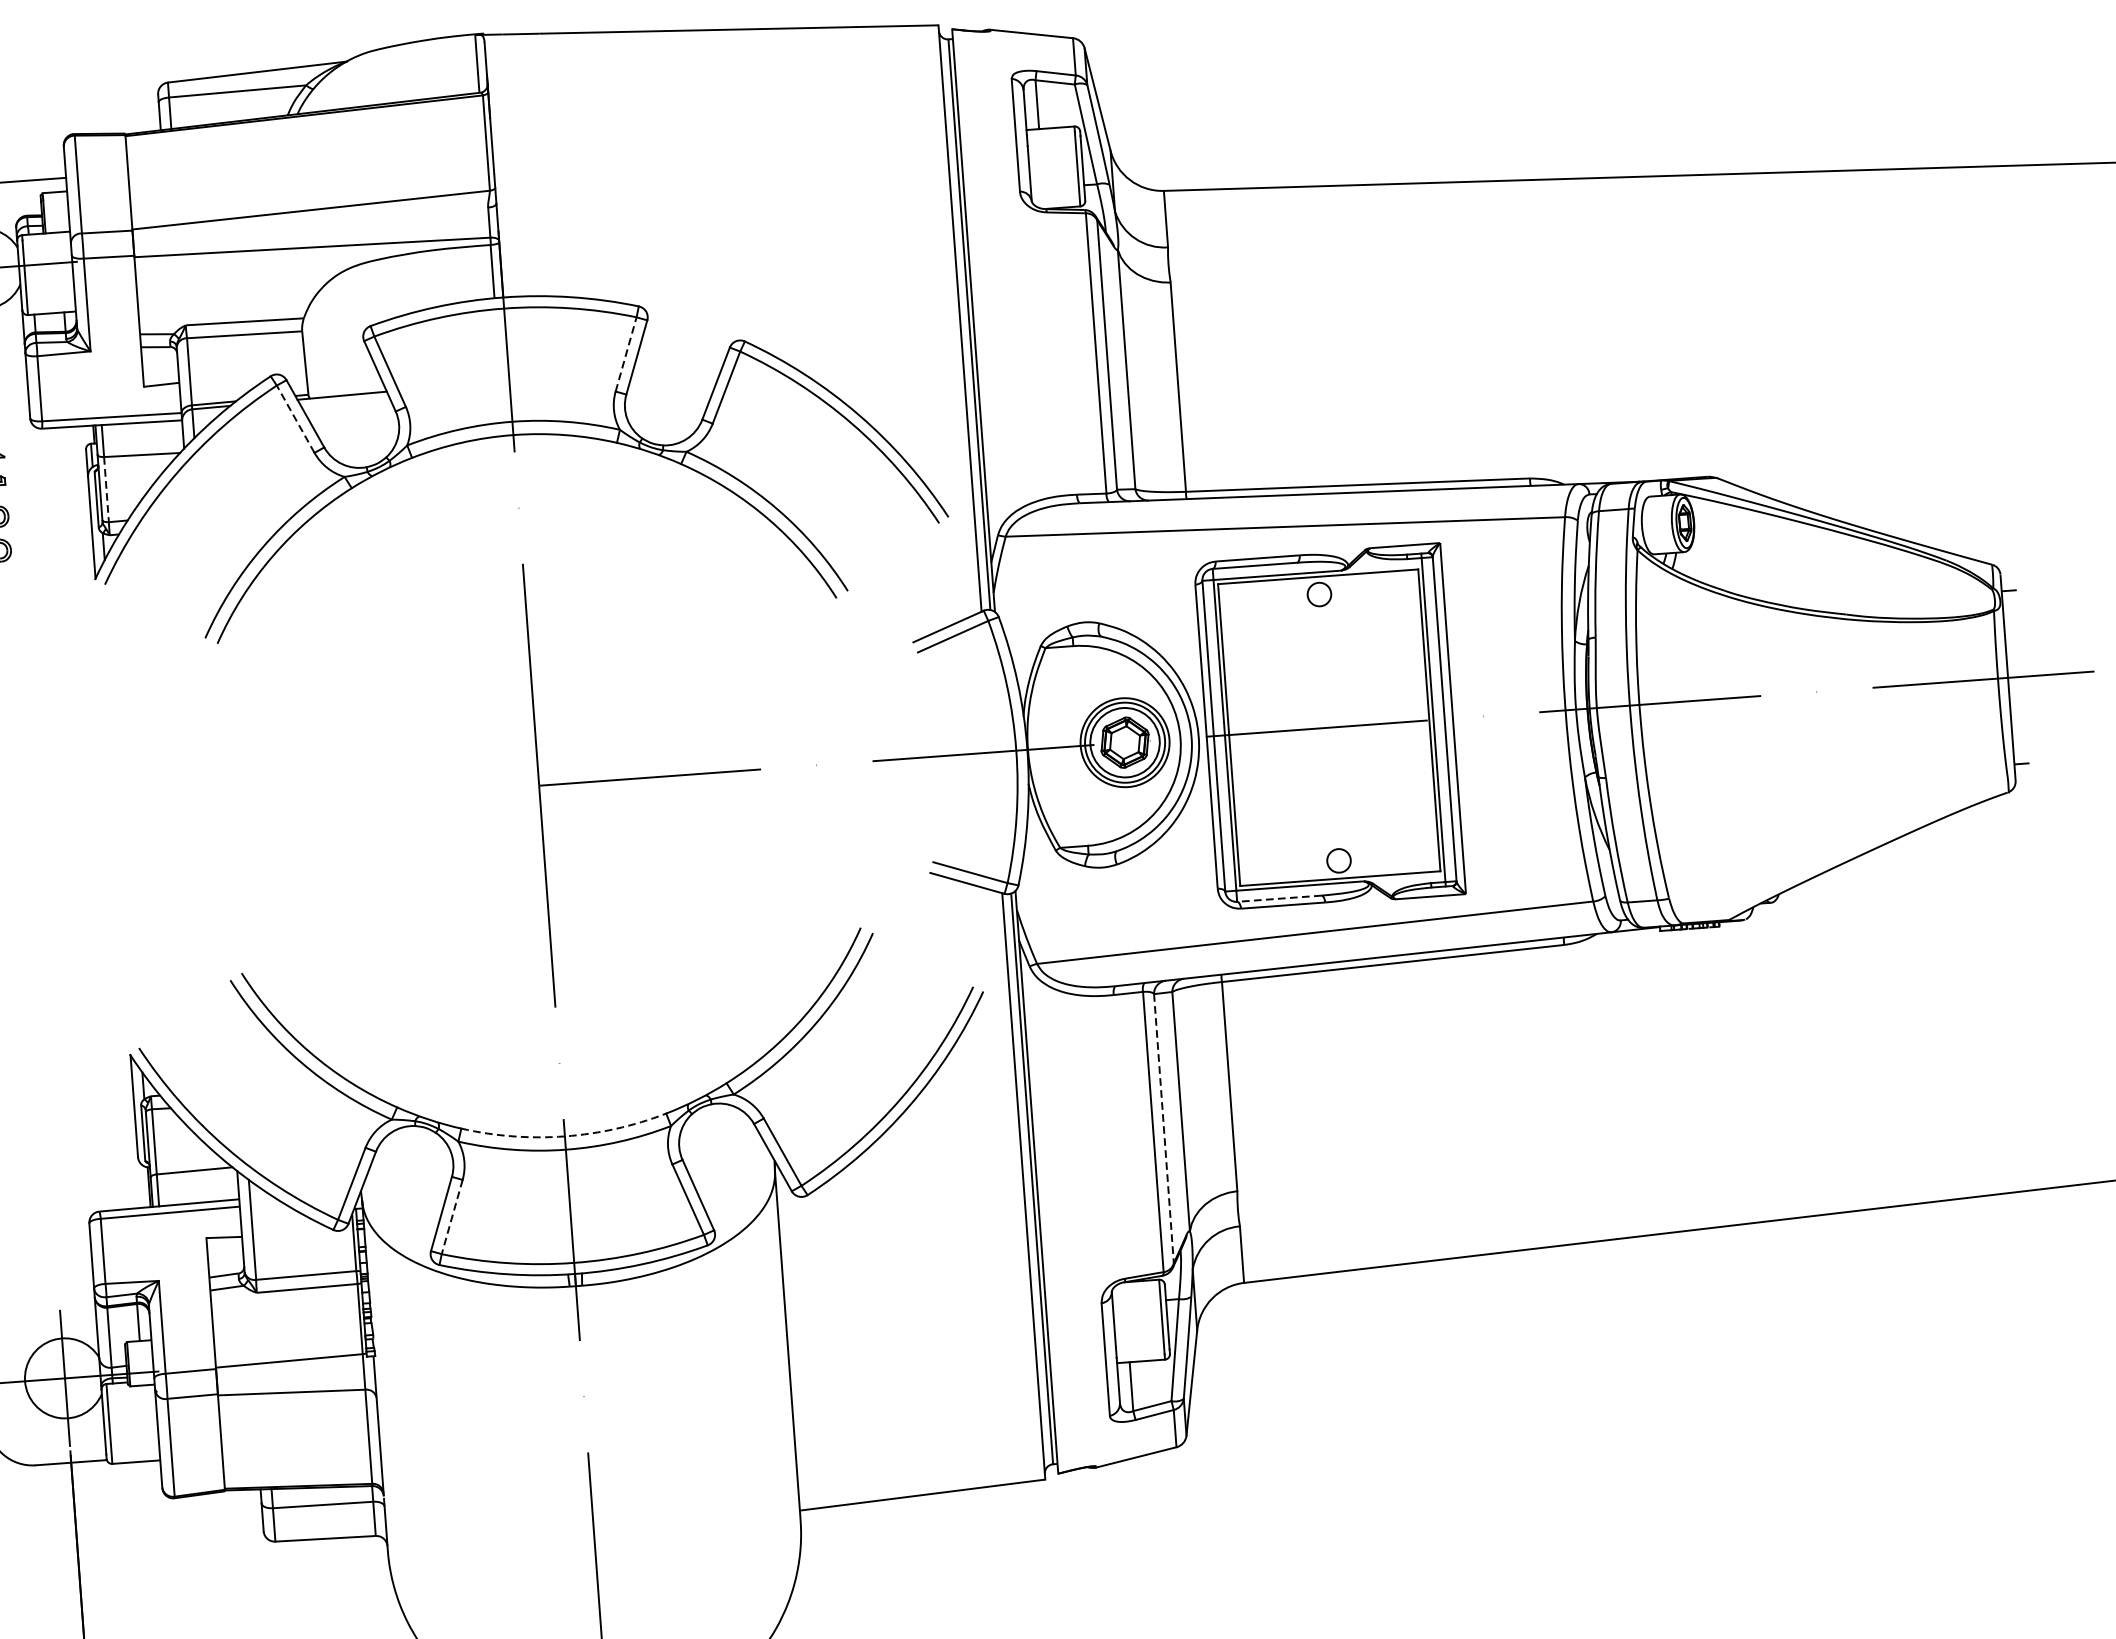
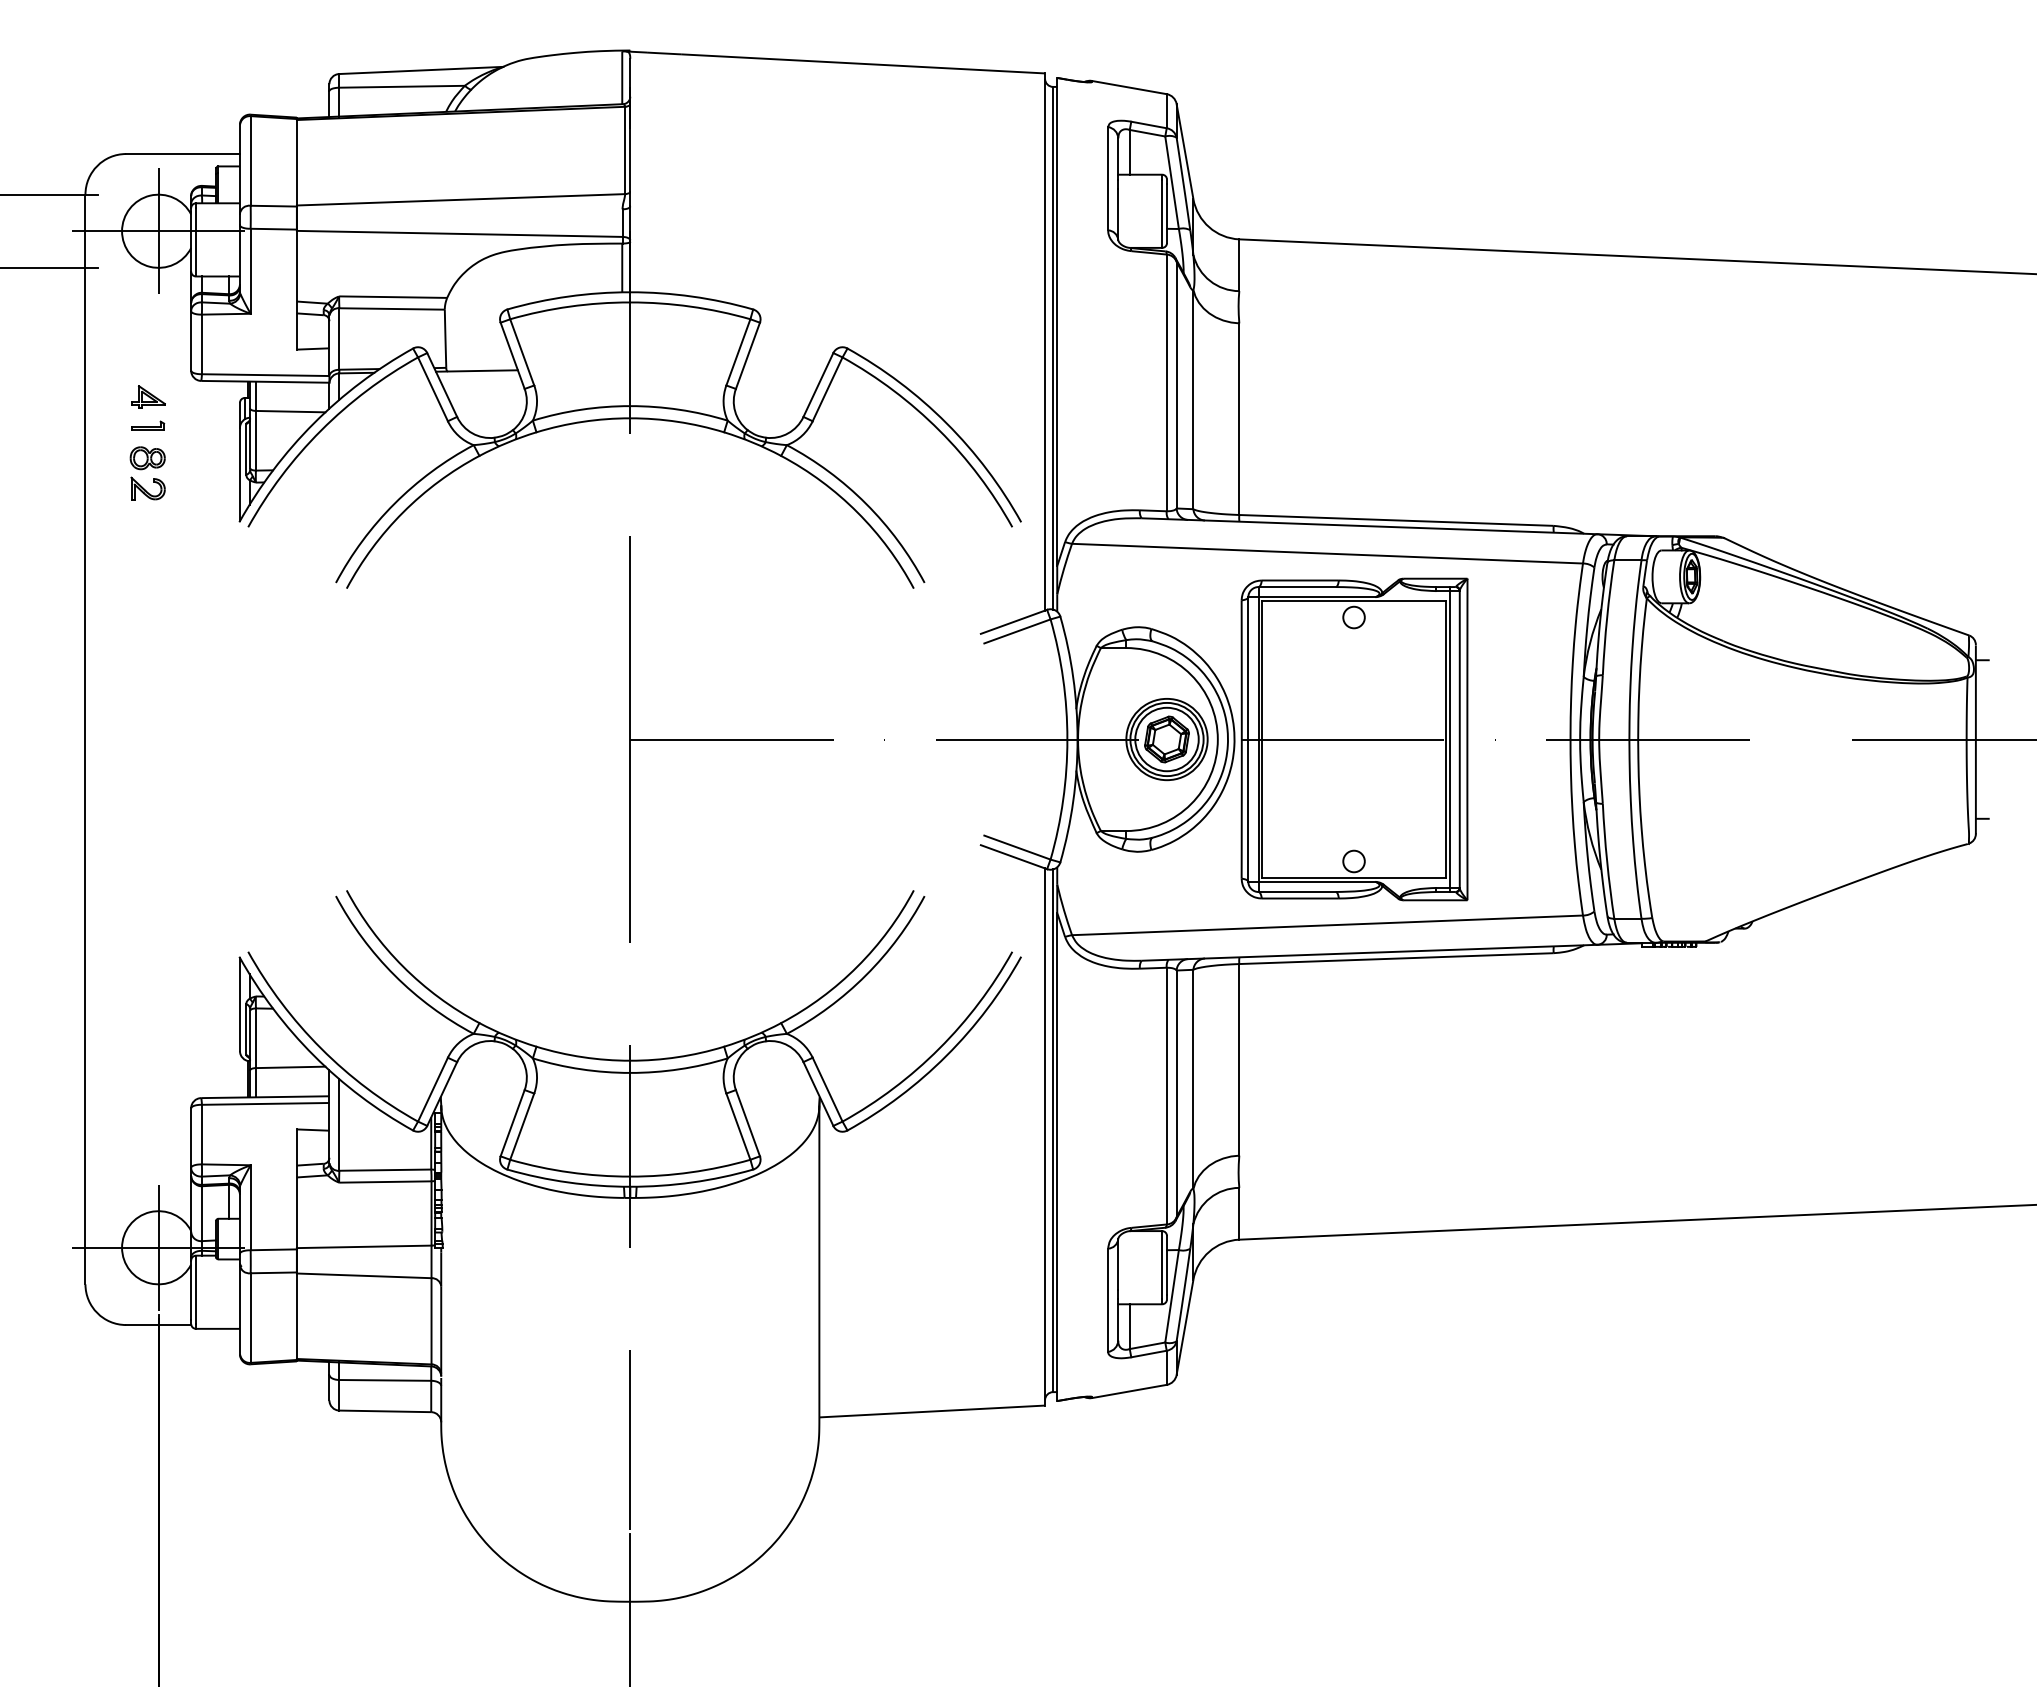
line: (626, 353) -> (738, 351), dashed -> solid
line: (295, 418) -> (432, 388), dashed -> solid
line: (106, 489) -> (255, 440), dashed -> solid
line: (1279, 899) -> (1297, 892), dashed -> solid
line: (1163, 1129) -> (1176, 1094), dashed -> solid
arc: (565, 1136) -> (630, 1060), dashed -> solid
line: (452, 1217) -> (522, 1127), dashed -> solid

